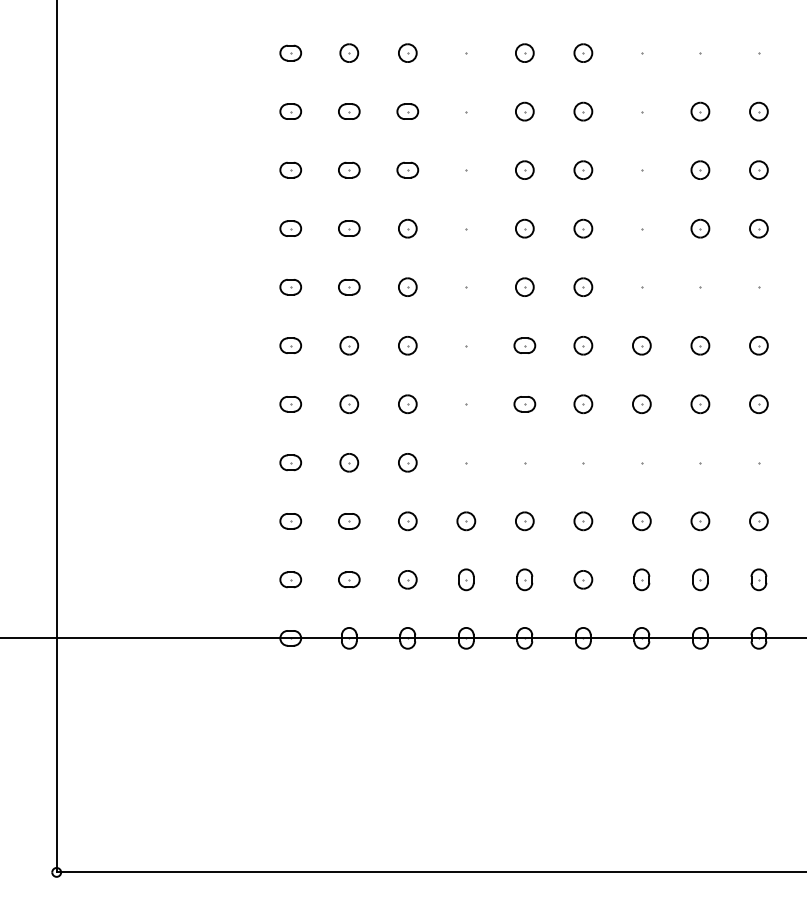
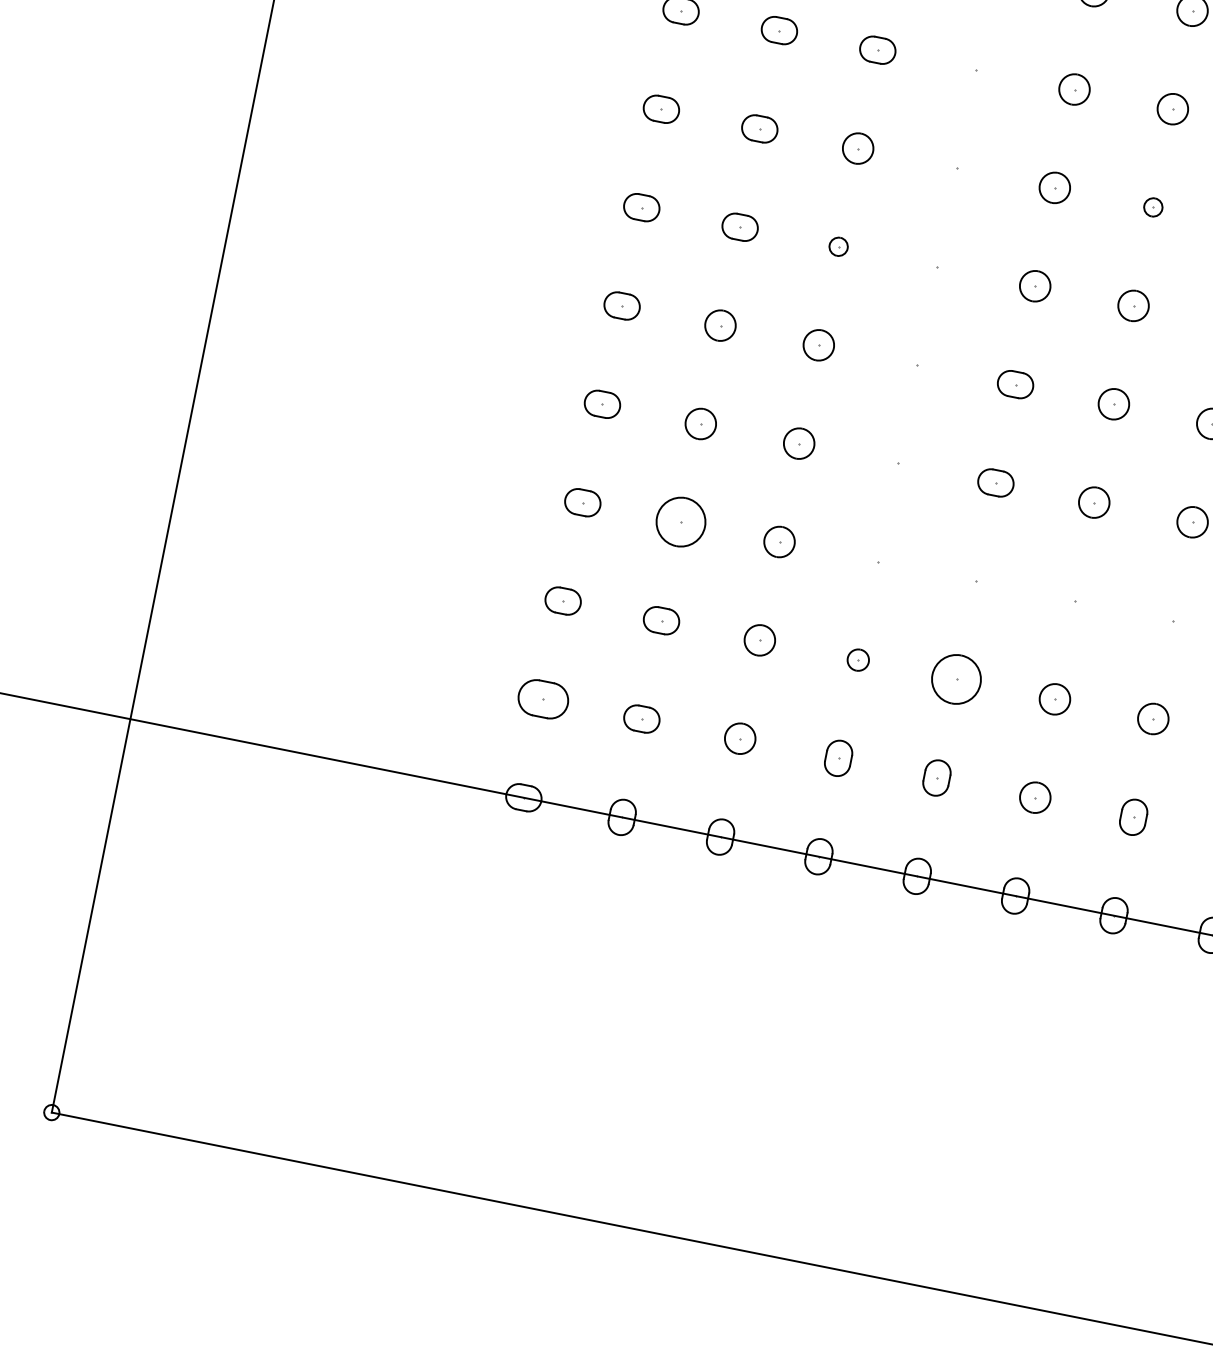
part: (583, 228) -> (1153, 207), size x0.6
part: (407, 286) -> (838, 245), size x0.6
part: (349, 462) -> (681, 521), size x1.6
part: (466, 521) -> (858, 660), size x0.7
part: (524, 521) -> (955, 679), size x1.6
part: (290, 579) -> (543, 698), size x1.4

